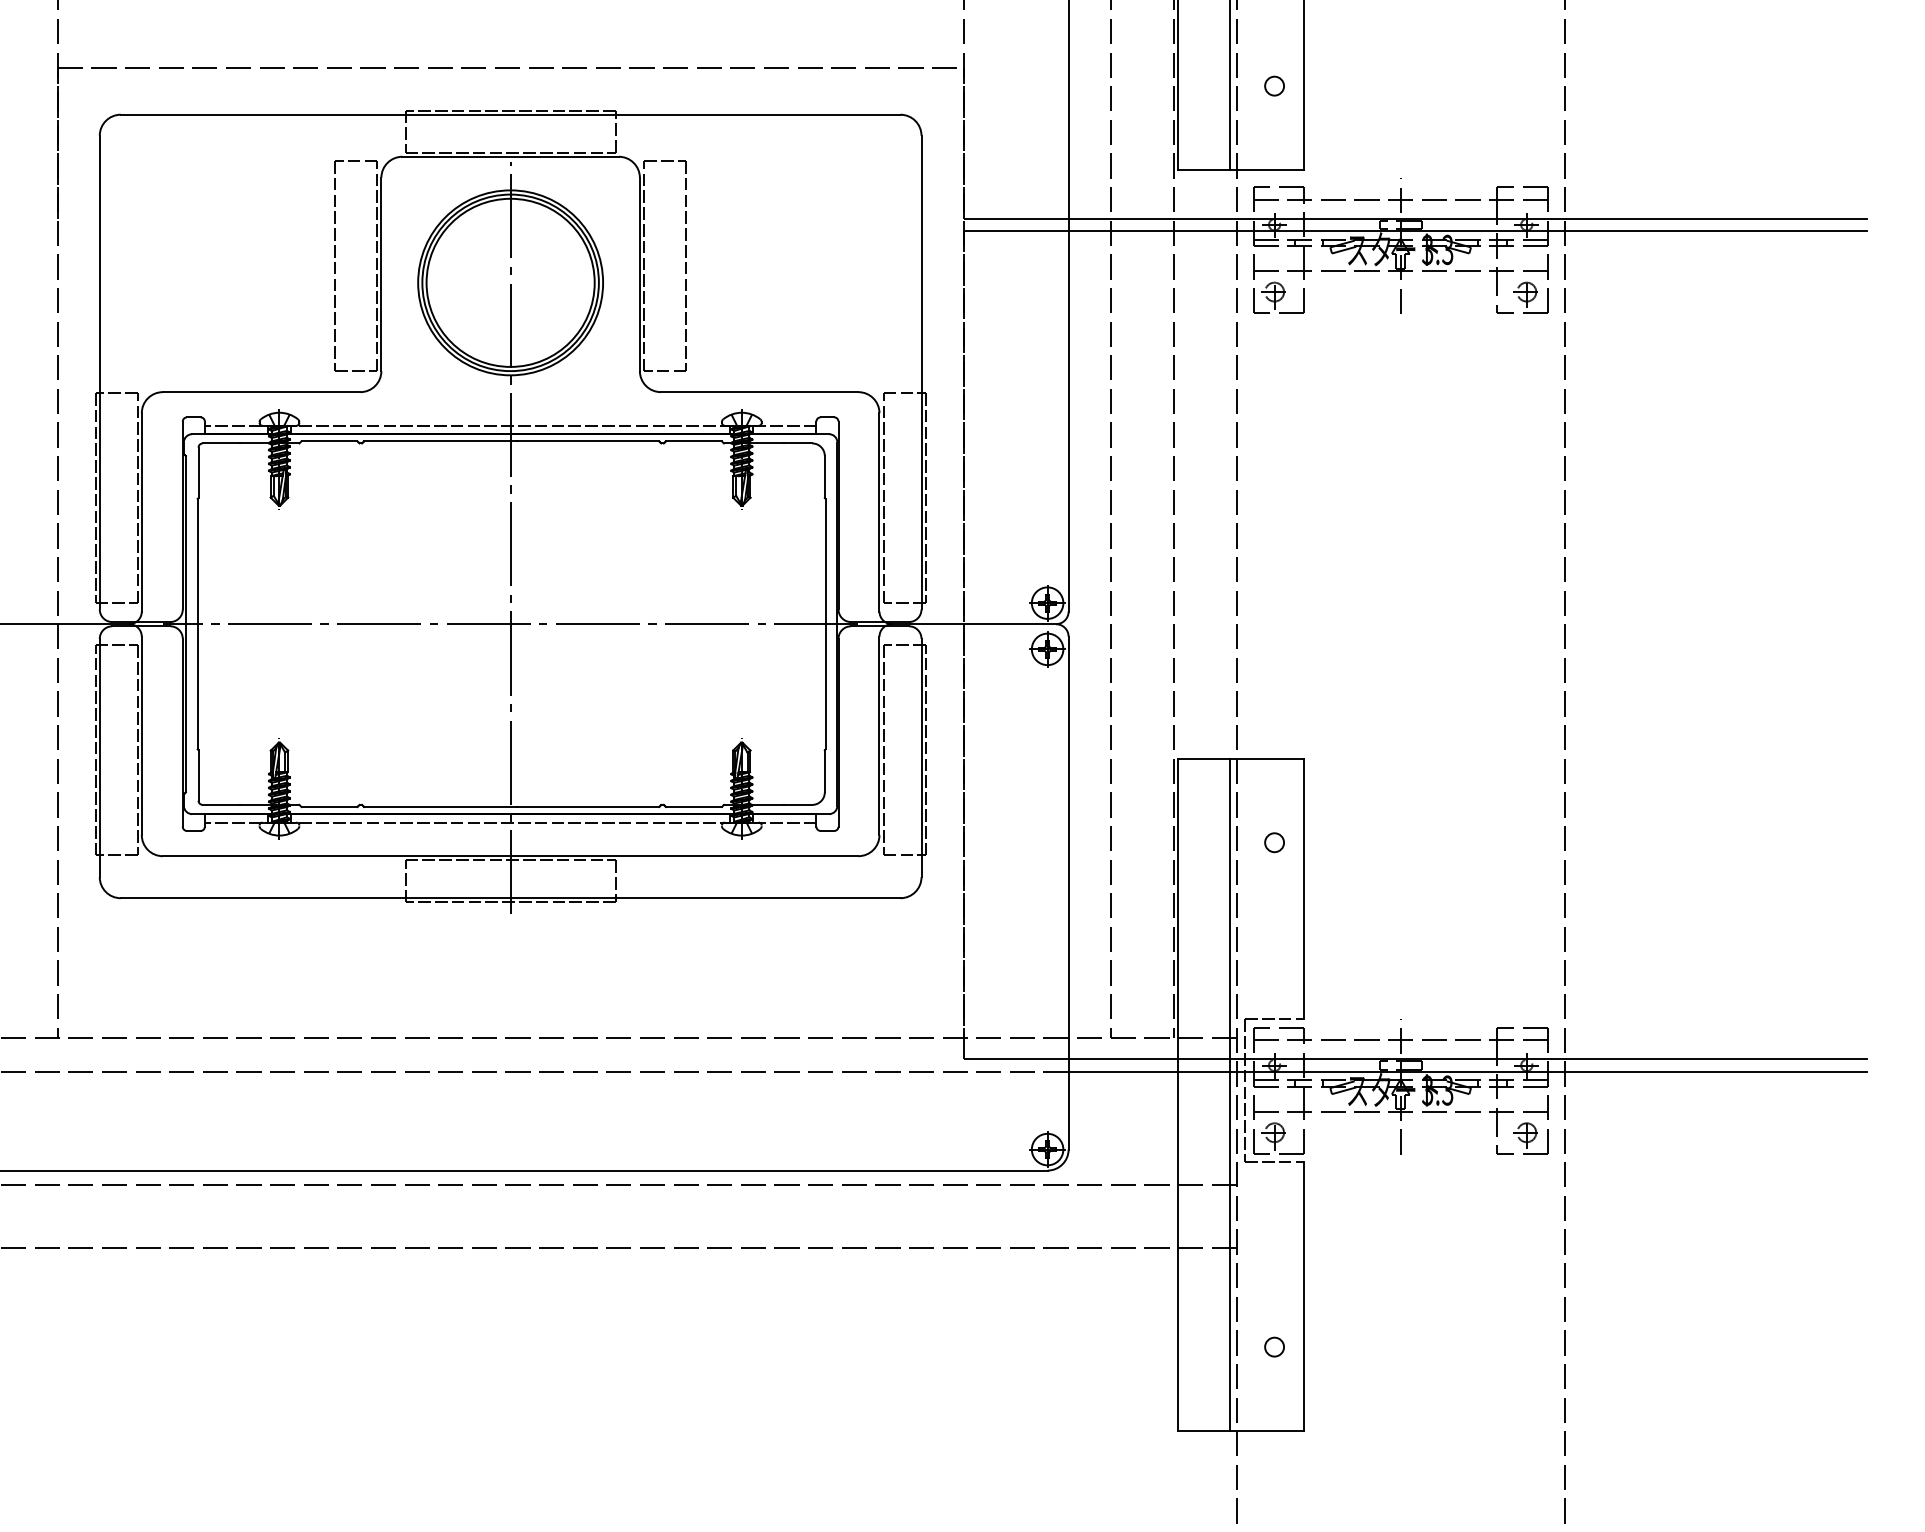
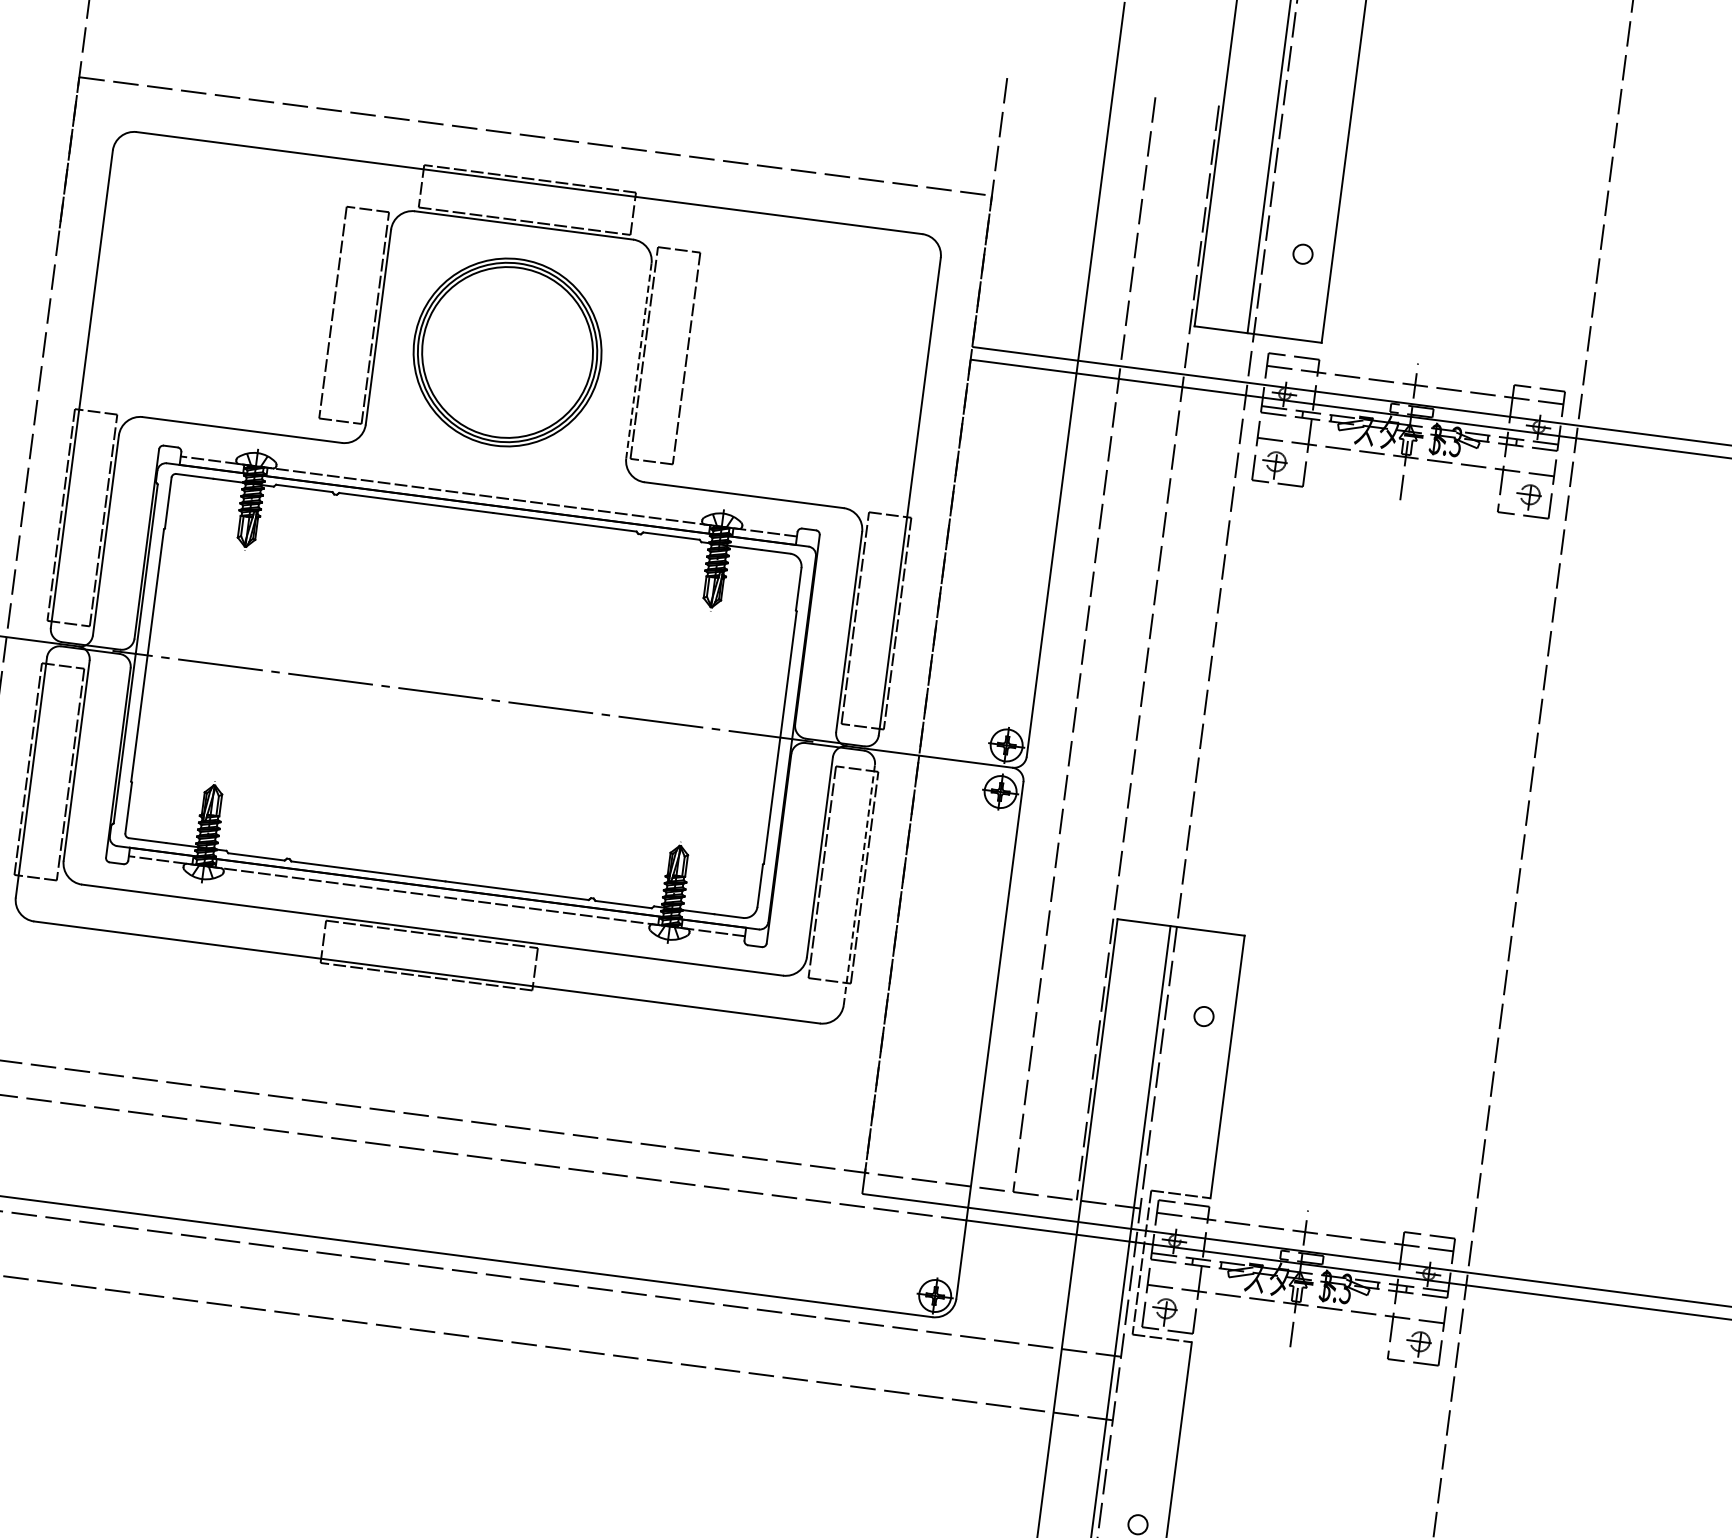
line: (639, 274) -> (638, 360), solid -> dashed
line: (510, 537) -> (474, 609), removed
line: (921, 757) -> (859, 884), solid -> dashed

